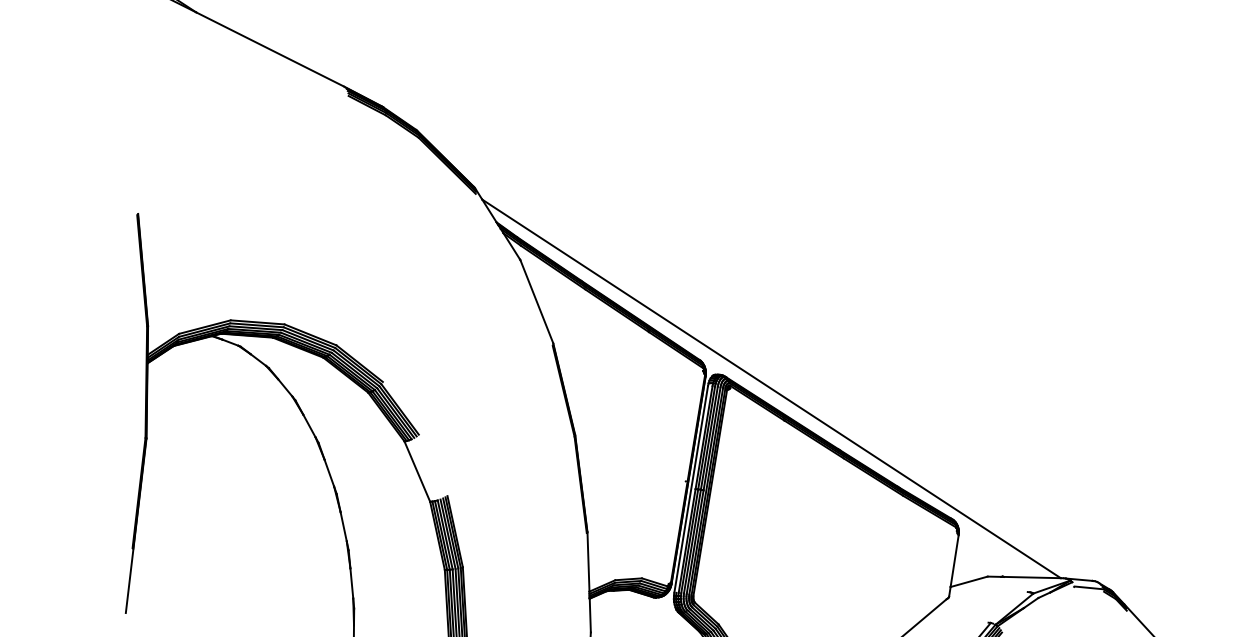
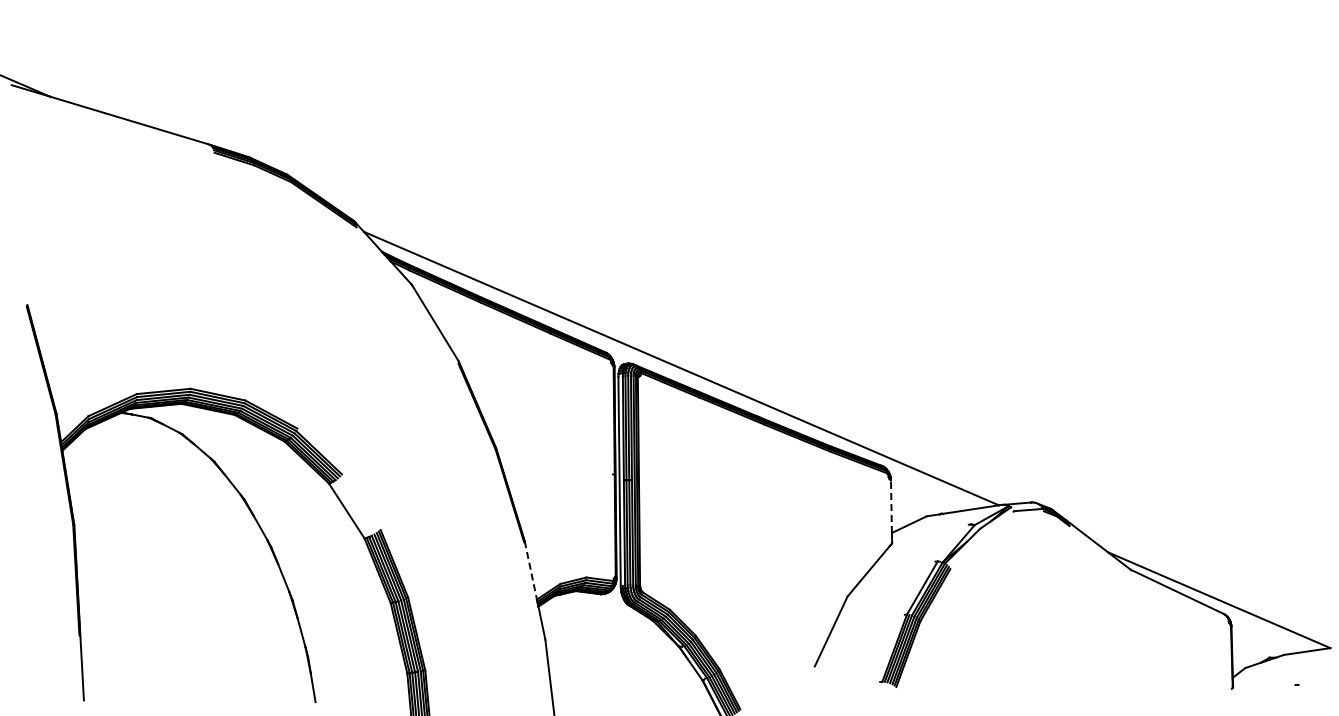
line: (954, 560) -> (891, 506), solid -> dashed
line: (588, 561) -> (530, 570), solid -> dashed

